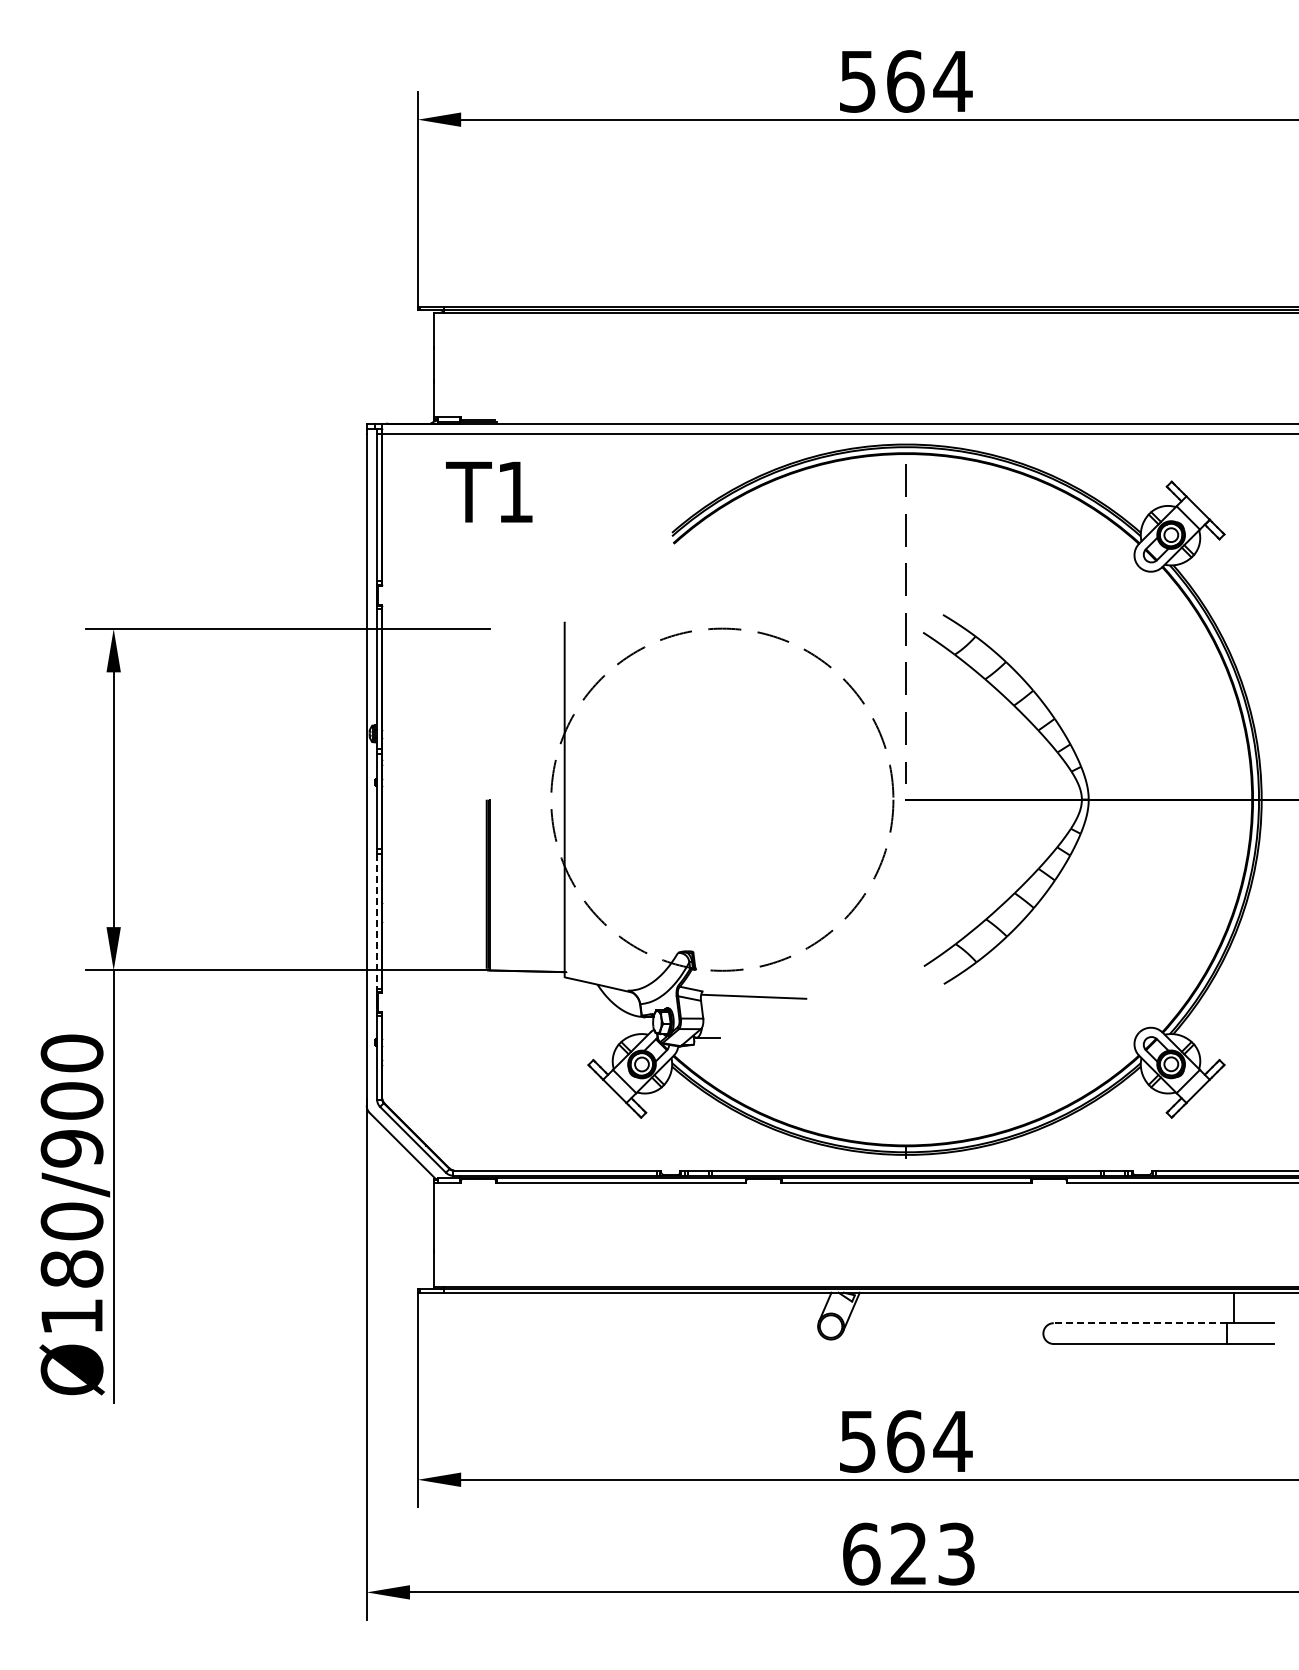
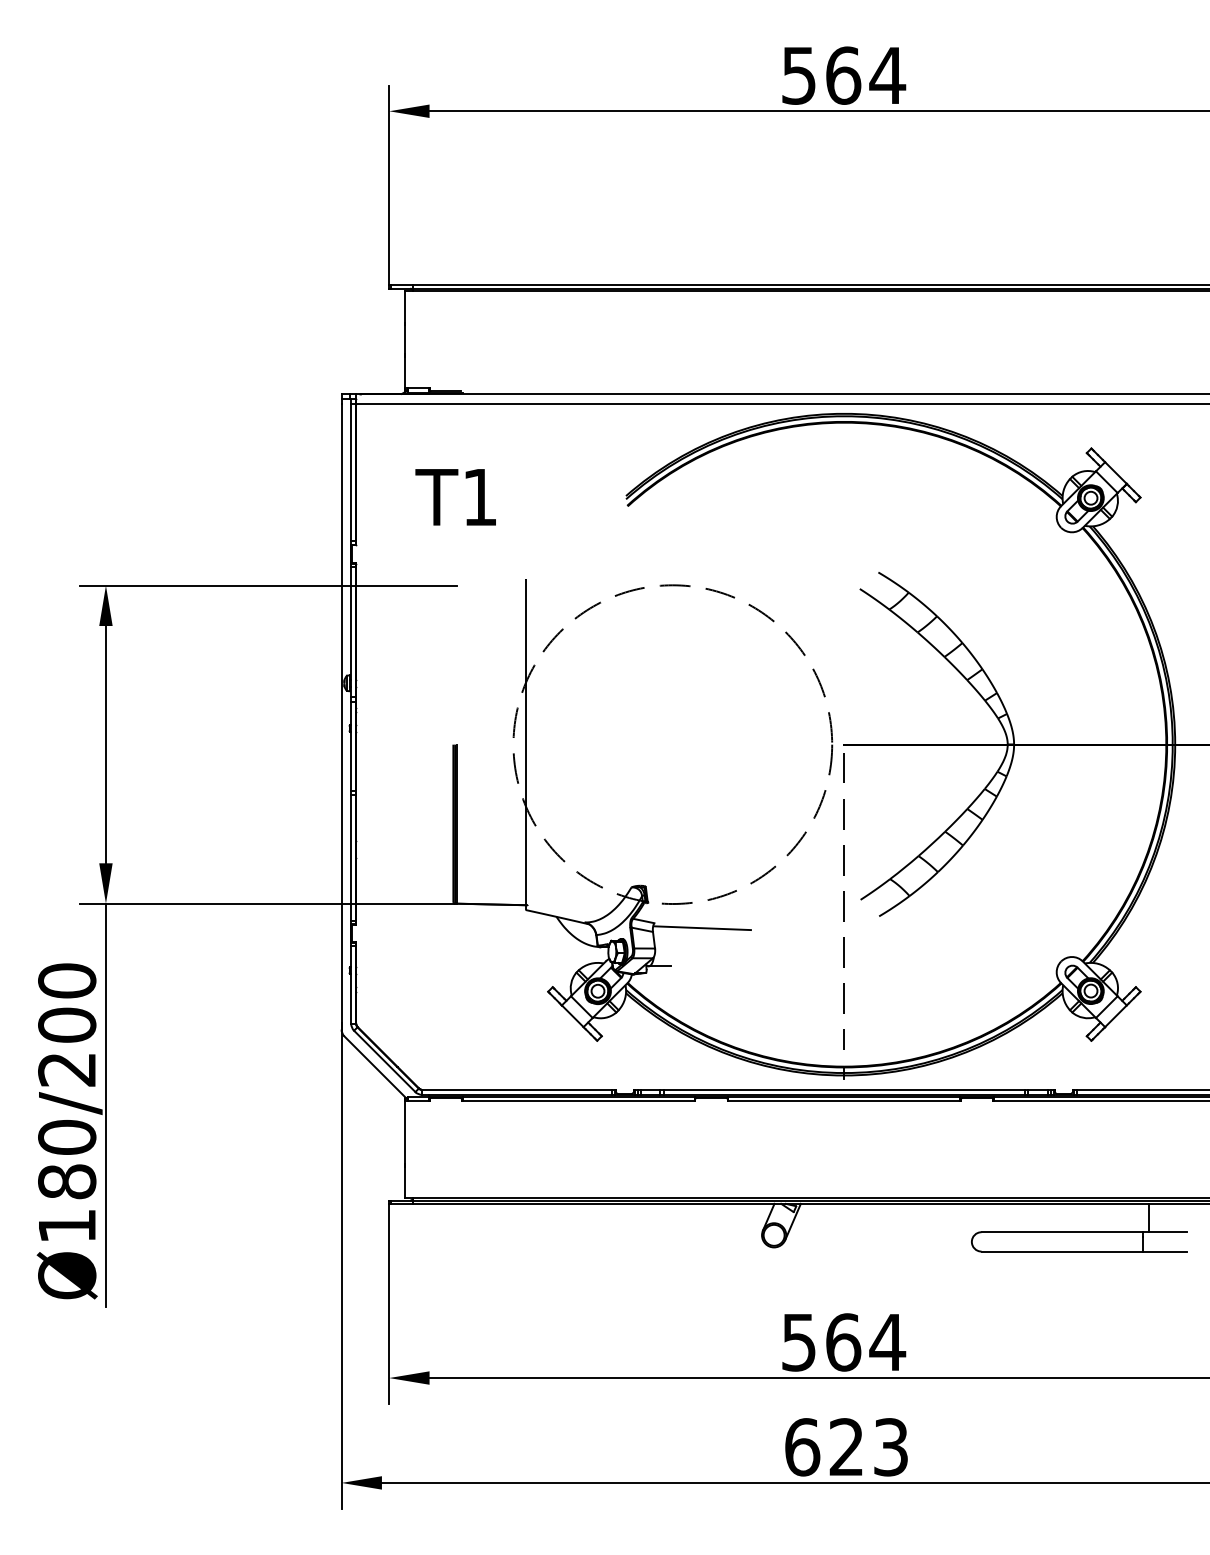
text: (489, 491) -> (455, 496), moved
line: (905, 623) -> (843, 900), moved
line: (377, 921) -> (351, 858), dashed -> solid
text: (71, 1148) -> (66, 1069), Ø180/900 -> Ø180/200
line: (1140, 1323) -> (1062, 1232), dashed -> solid

